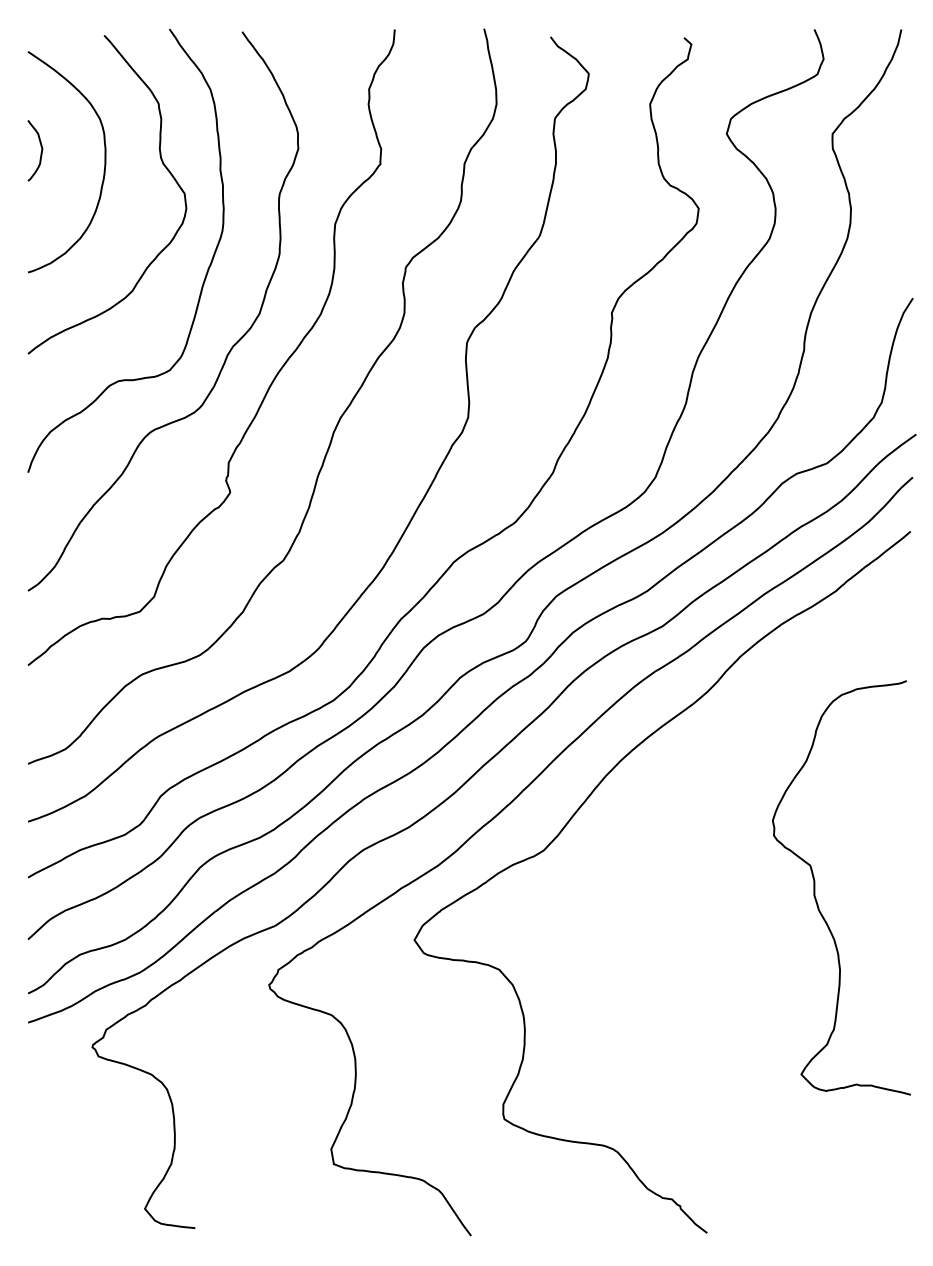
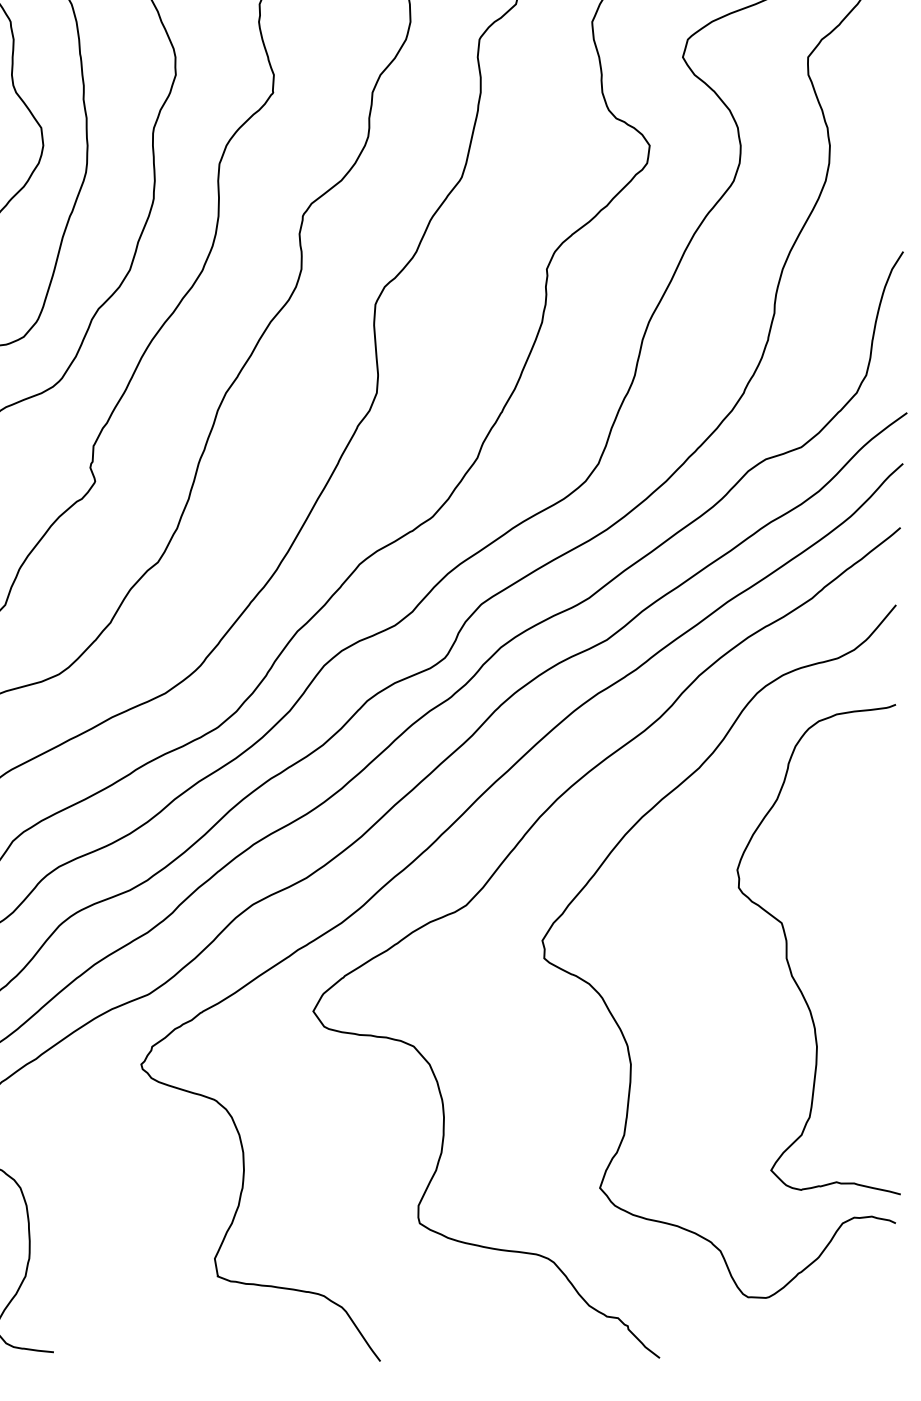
curve: (669, 945) -> (615, 1017), added

